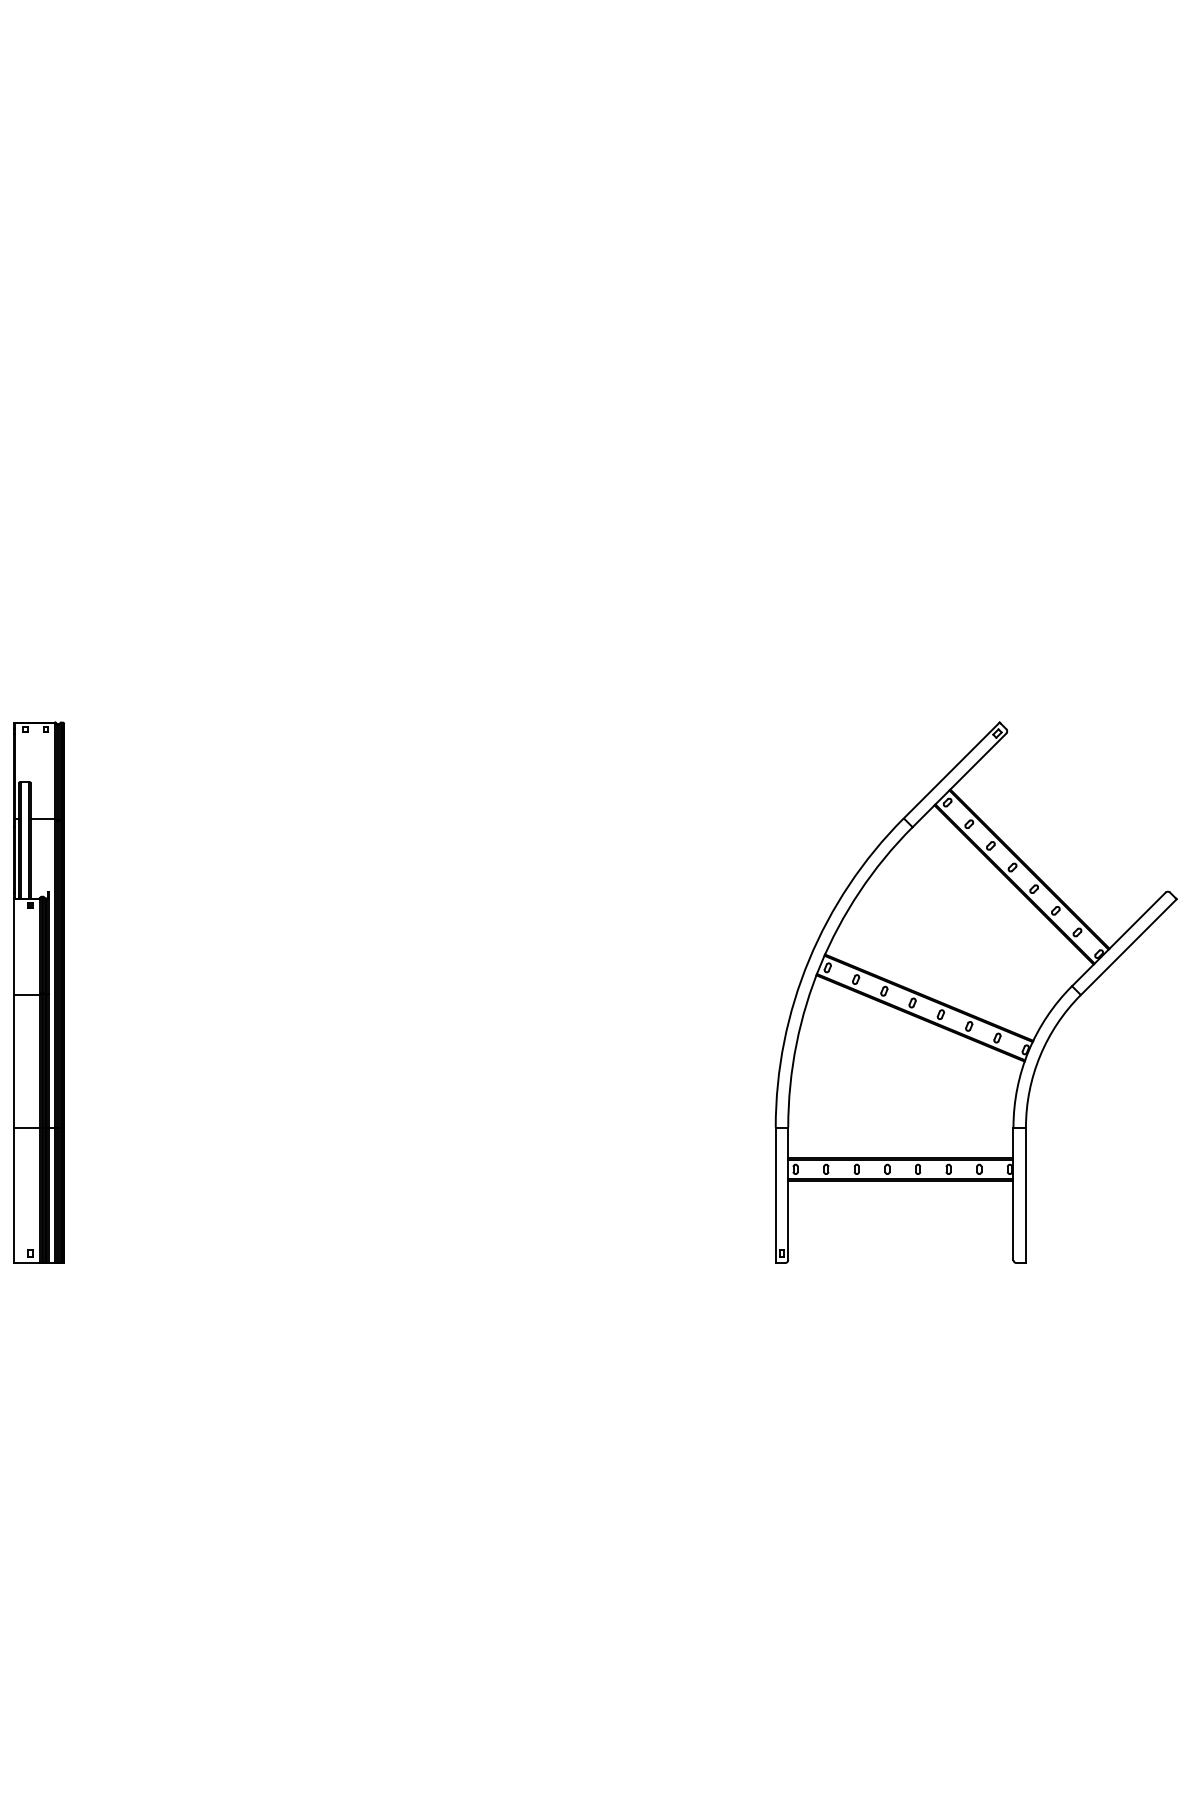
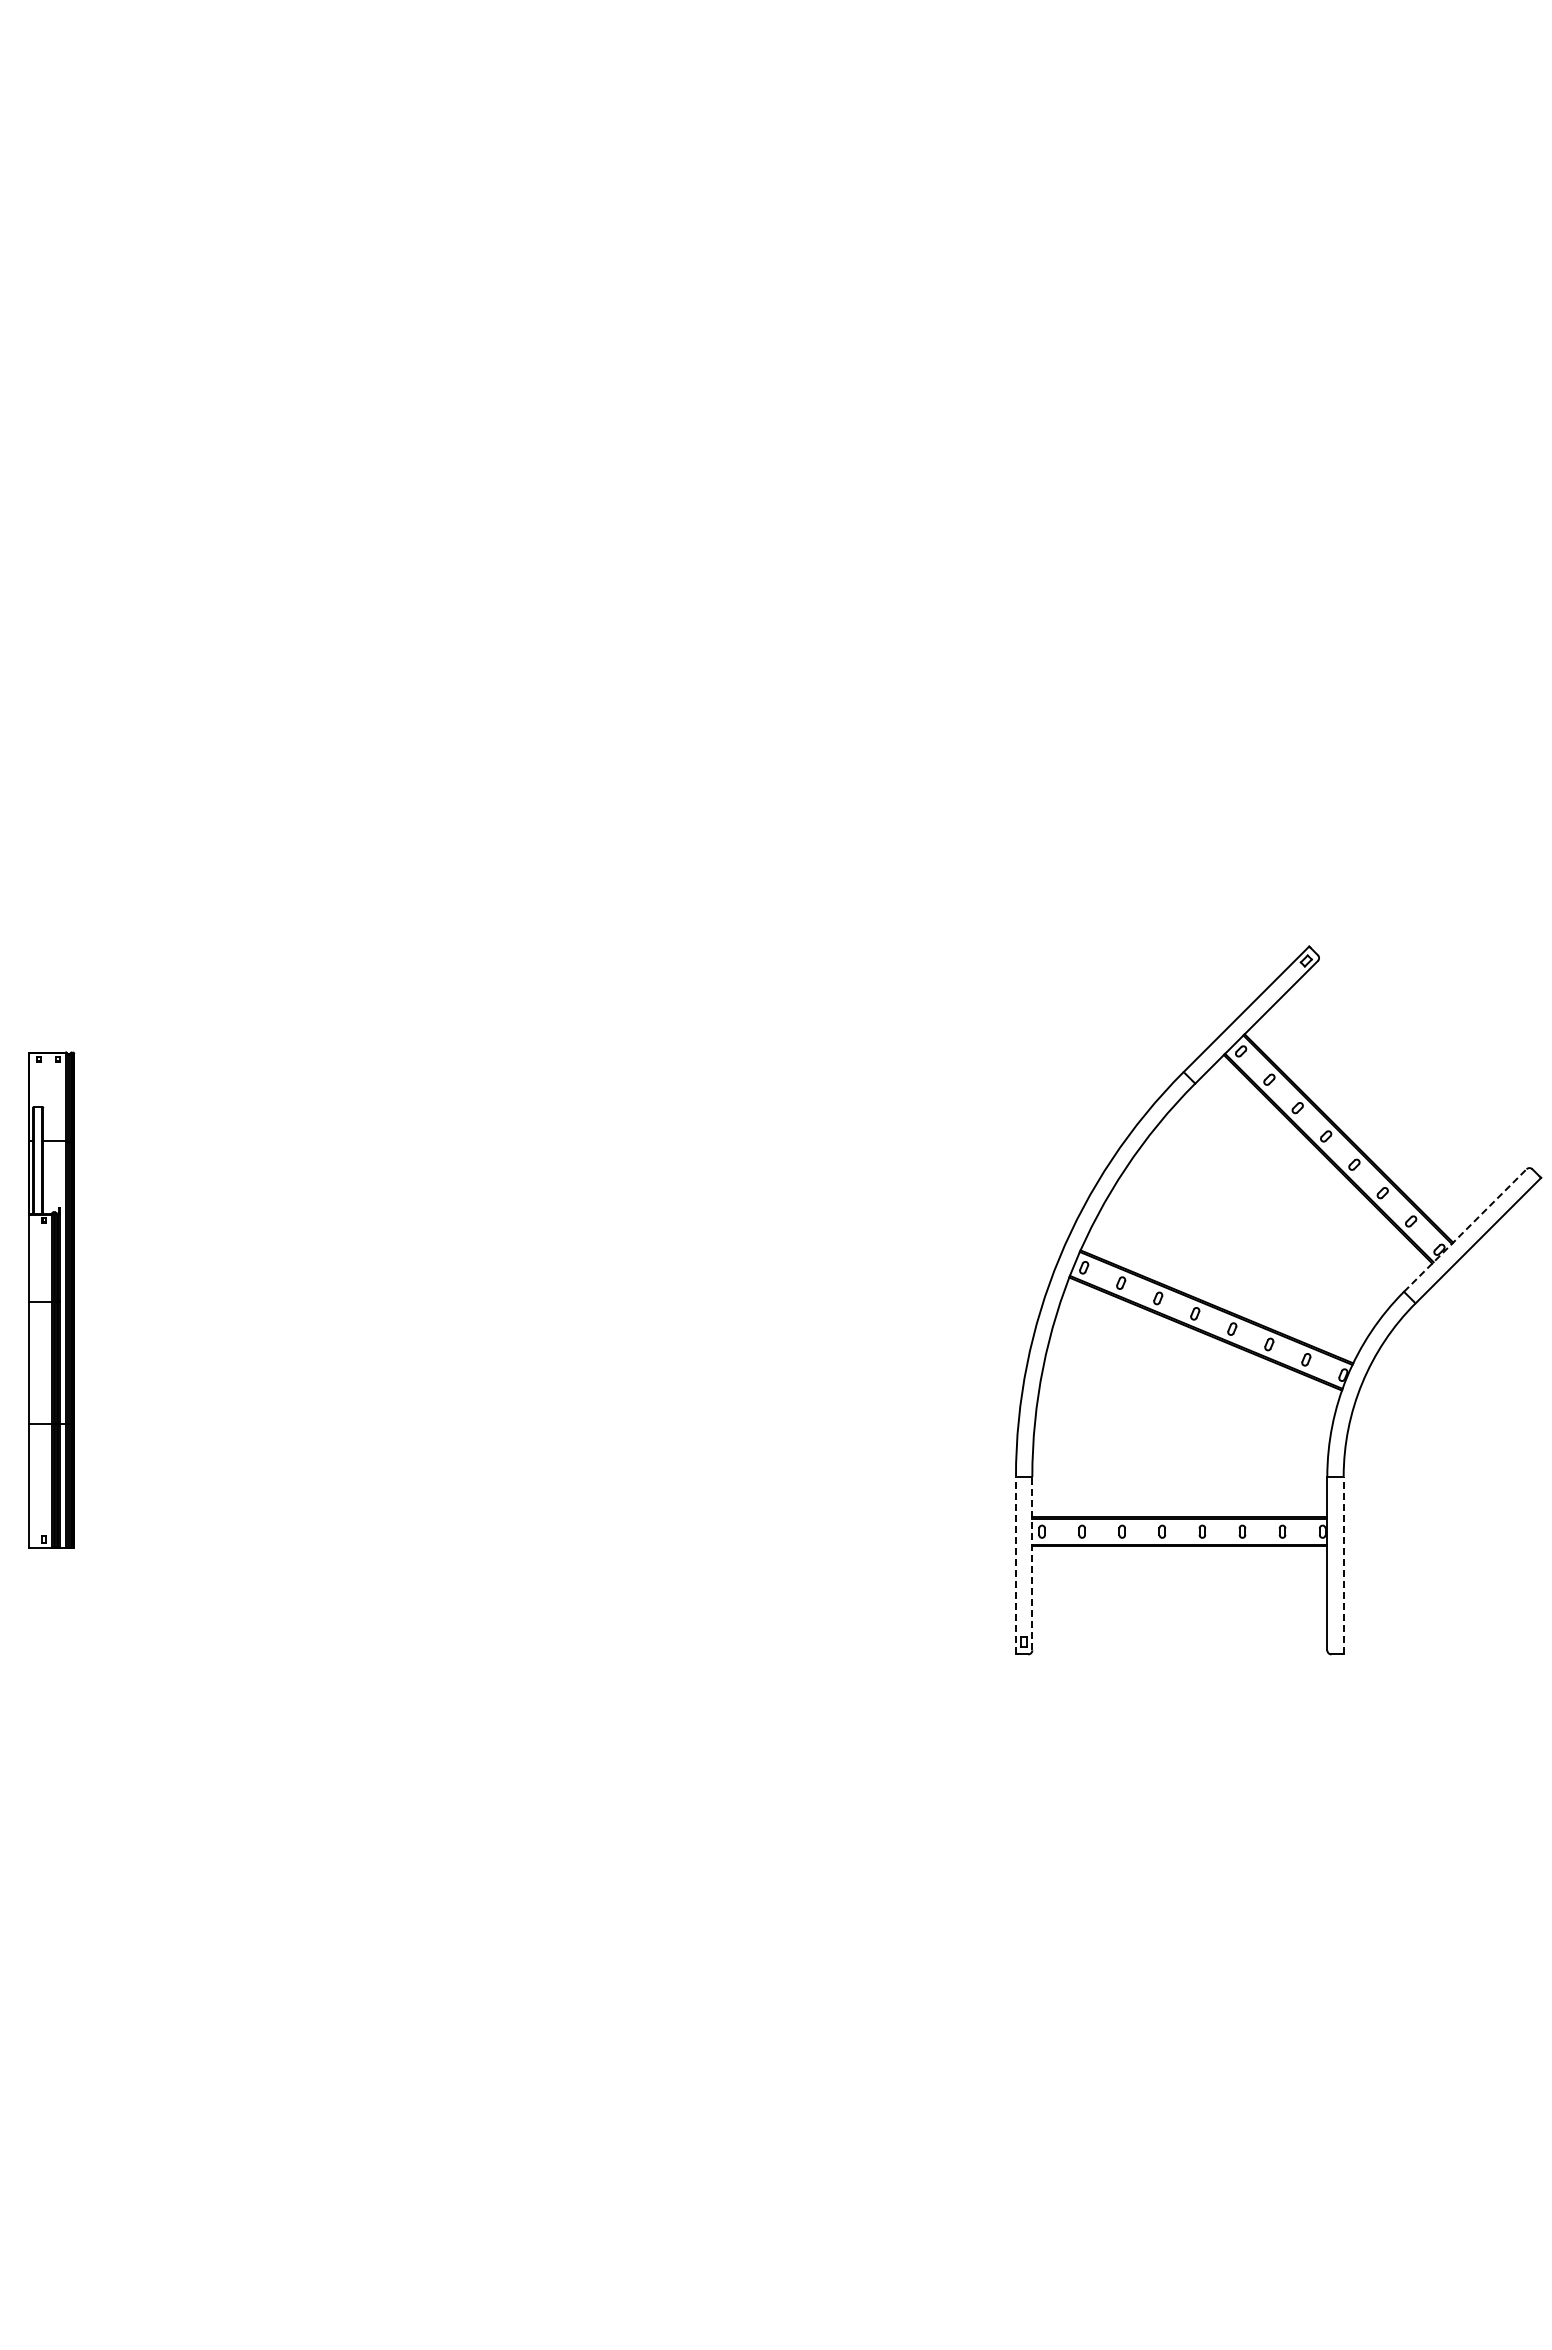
line: (1119, 939) -> (1465, 1230), solid -> dashed
part: (39, 992) -> (51, 1299), size x0.7
line: (788, 1193) -> (1032, 1563), solid -> dashed
line: (775, 1195) -> (1015, 1565), solid -> dashed
line: (1025, 1195) -> (1343, 1565), solid -> dashed

